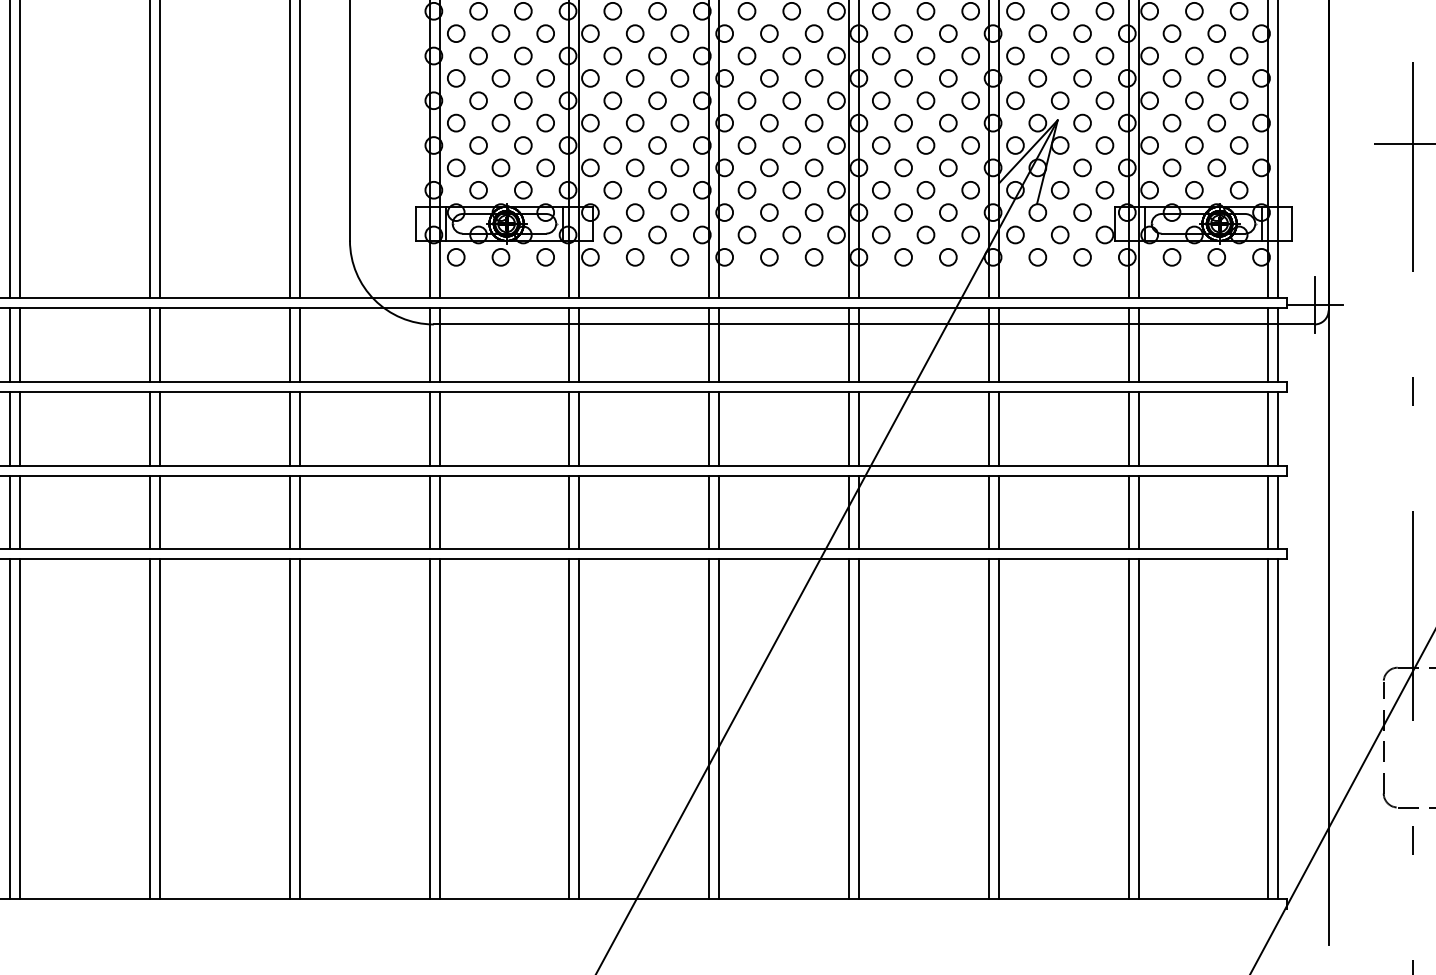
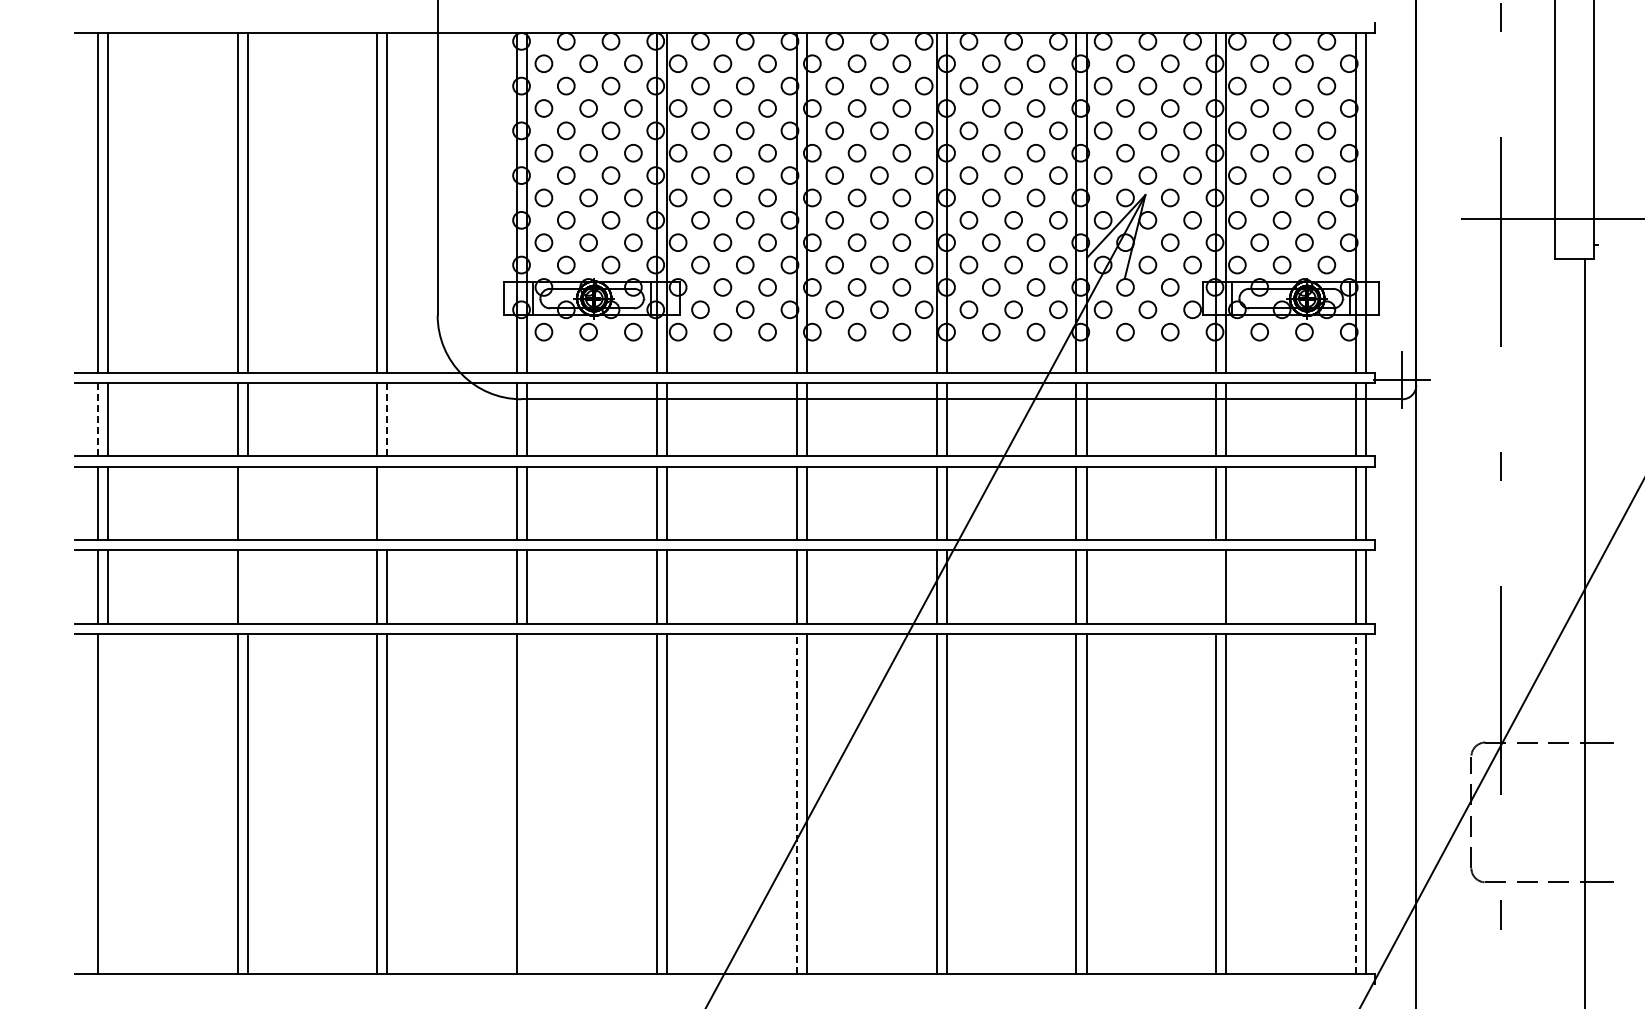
line: (9, 344) -> (97, 419), solid -> dashed
line: (299, 344) -> (387, 419), solid -> dashed
line: (159, 428) -> (247, 503), removed
line: (299, 428) -> (387, 503), removed
line: (159, 512) -> (247, 587), removed
line: (1128, 512) -> (1216, 587), removed
line: (19, 728) -> (107, 803), removed
line: (439, 728) -> (527, 803), removed
line: (708, 729) -> (796, 804), solid -> dashed
line: (1268, 729) -> (1356, 804), solid -> dashed

